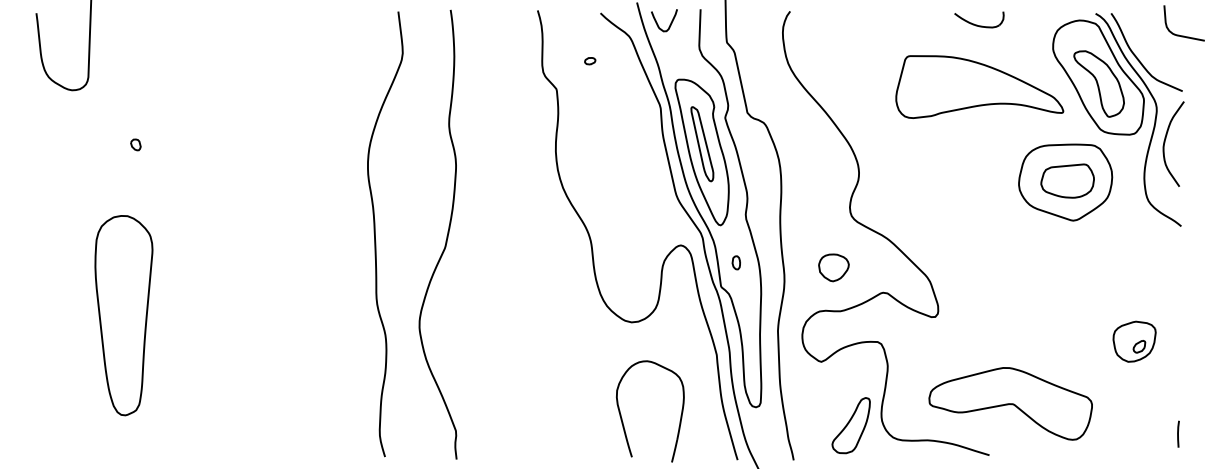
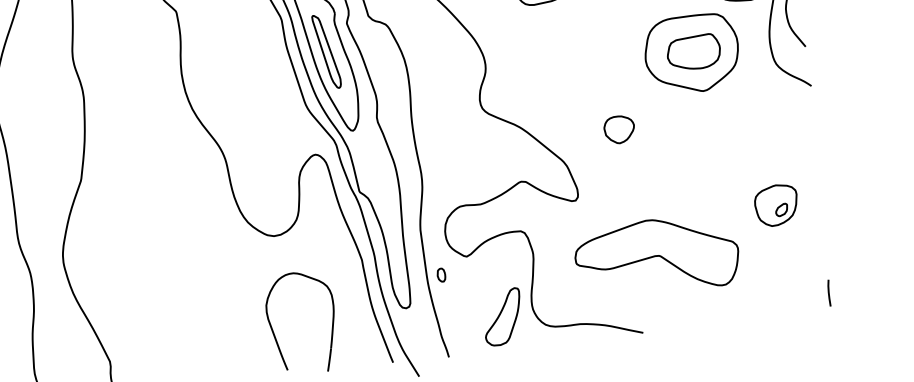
part: (735, 262) -> (440, 274), moved
part: (833, 267) -> (618, 129), moved
part: (1010, 403) -> (656, 255), moved

